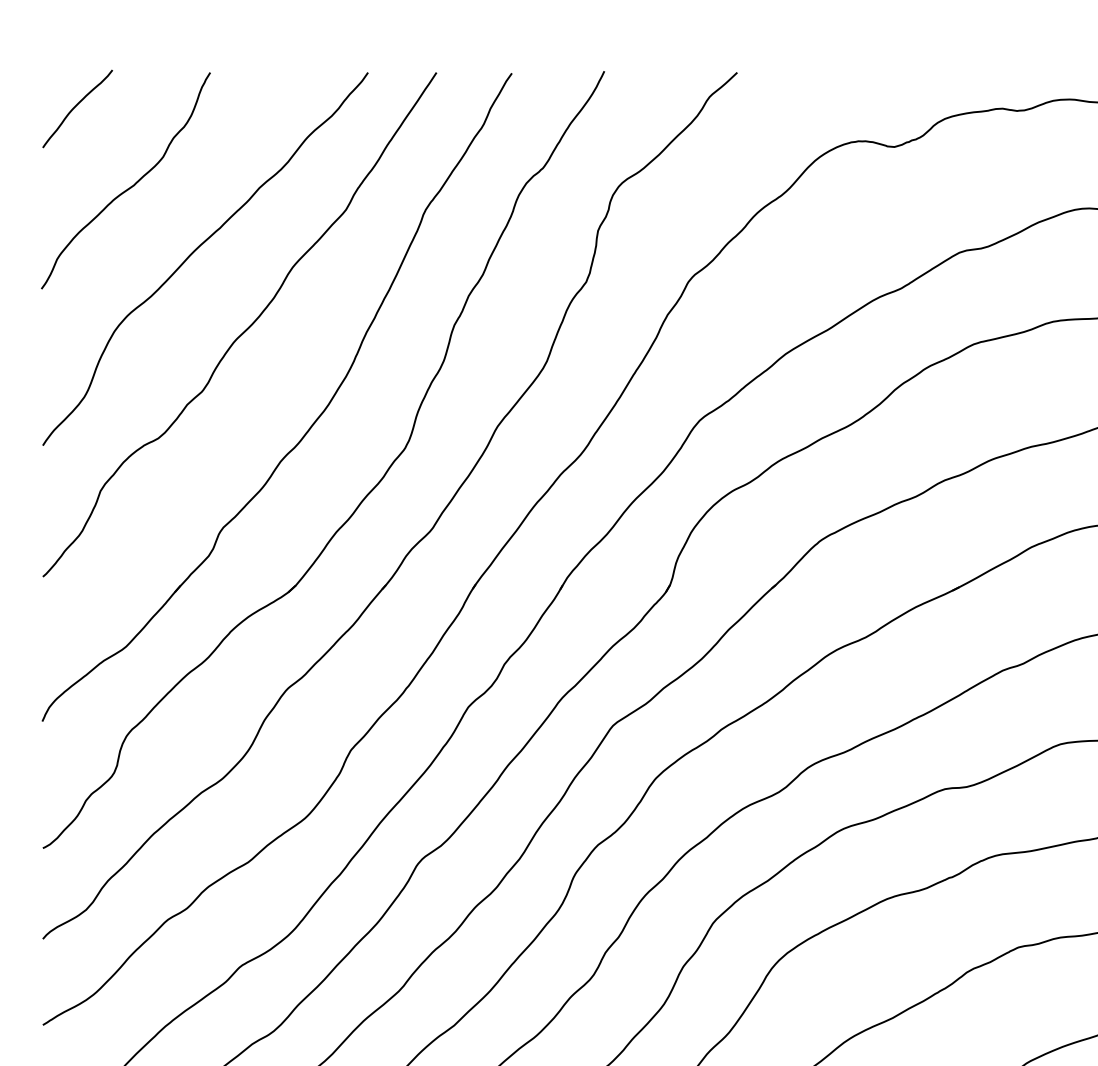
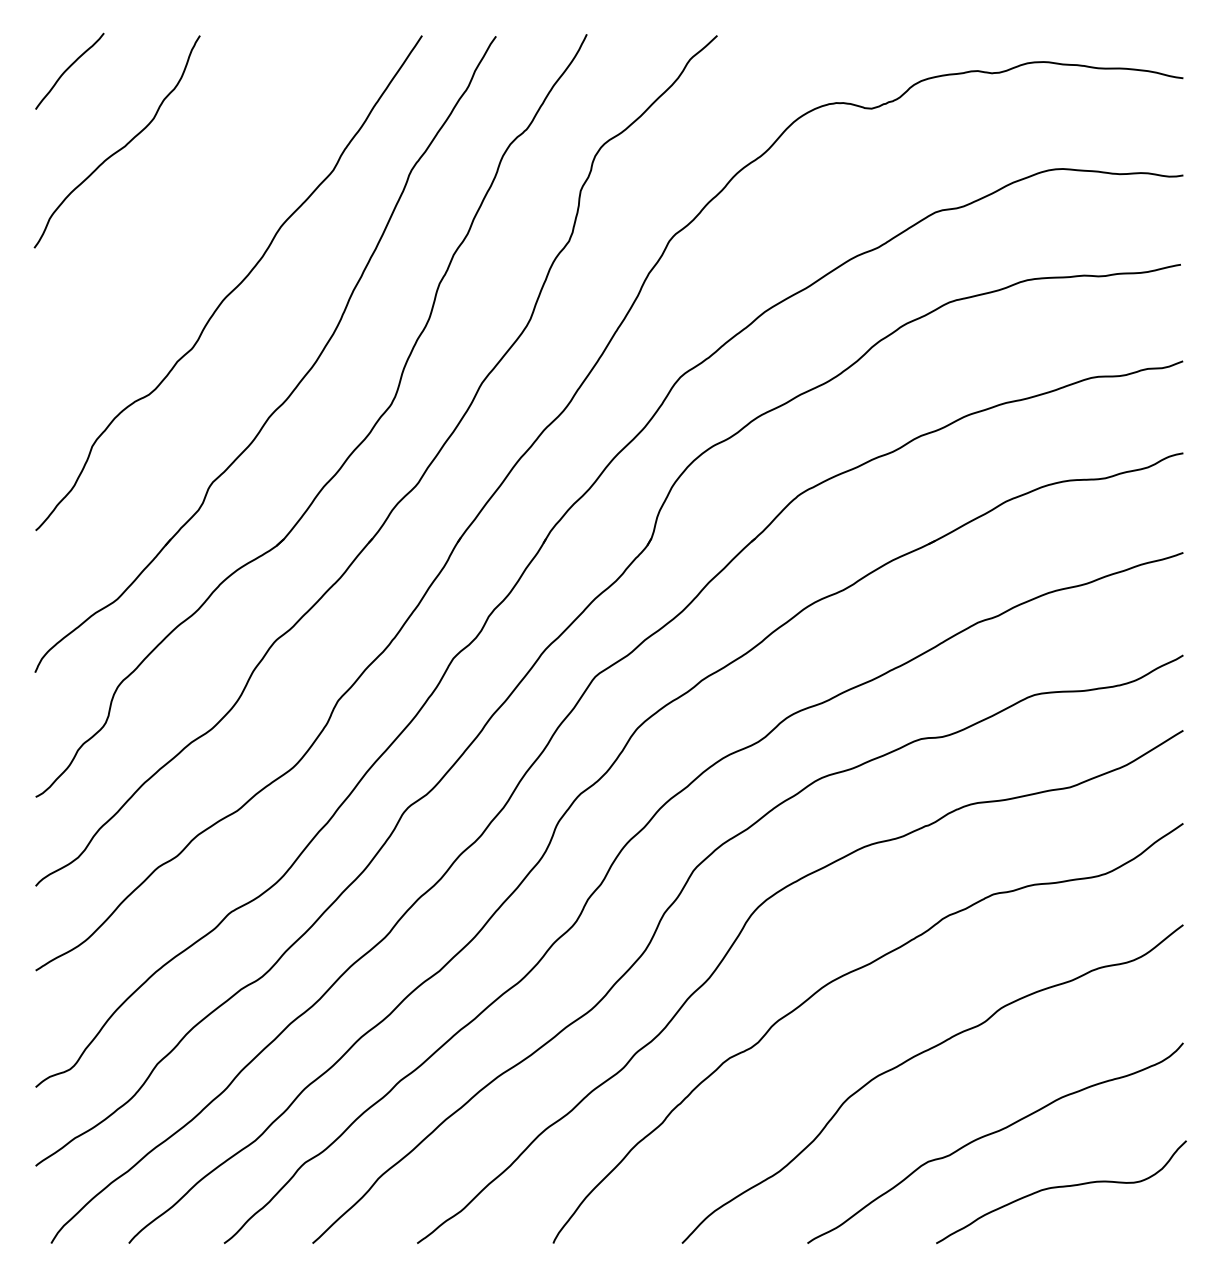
curve: (197, 249) -> (187, 209), removed

